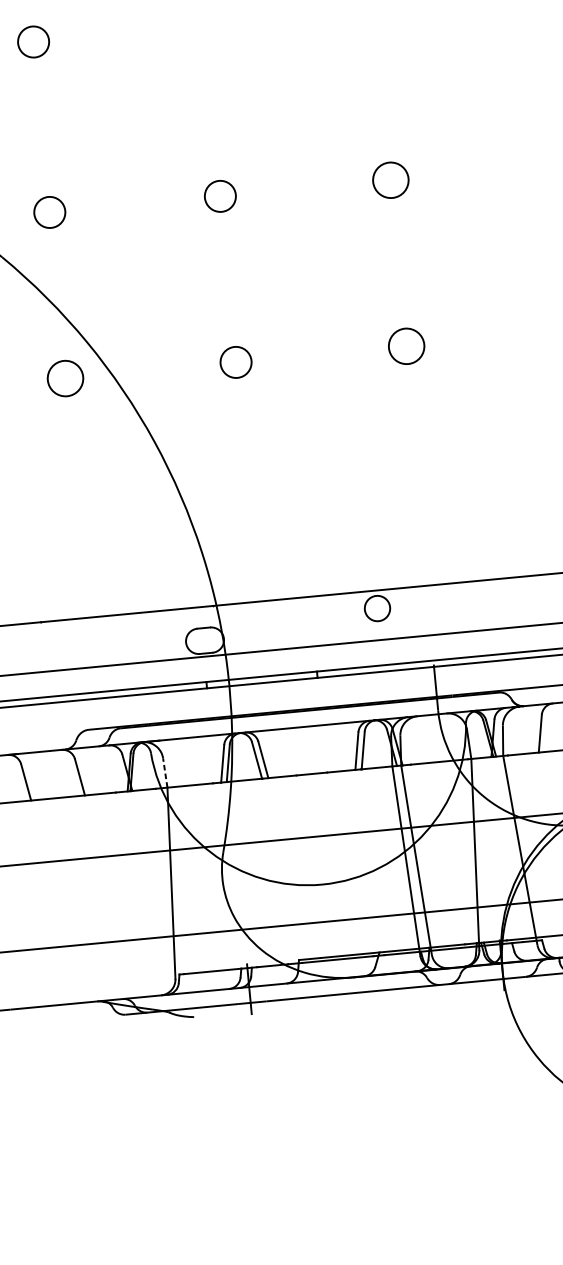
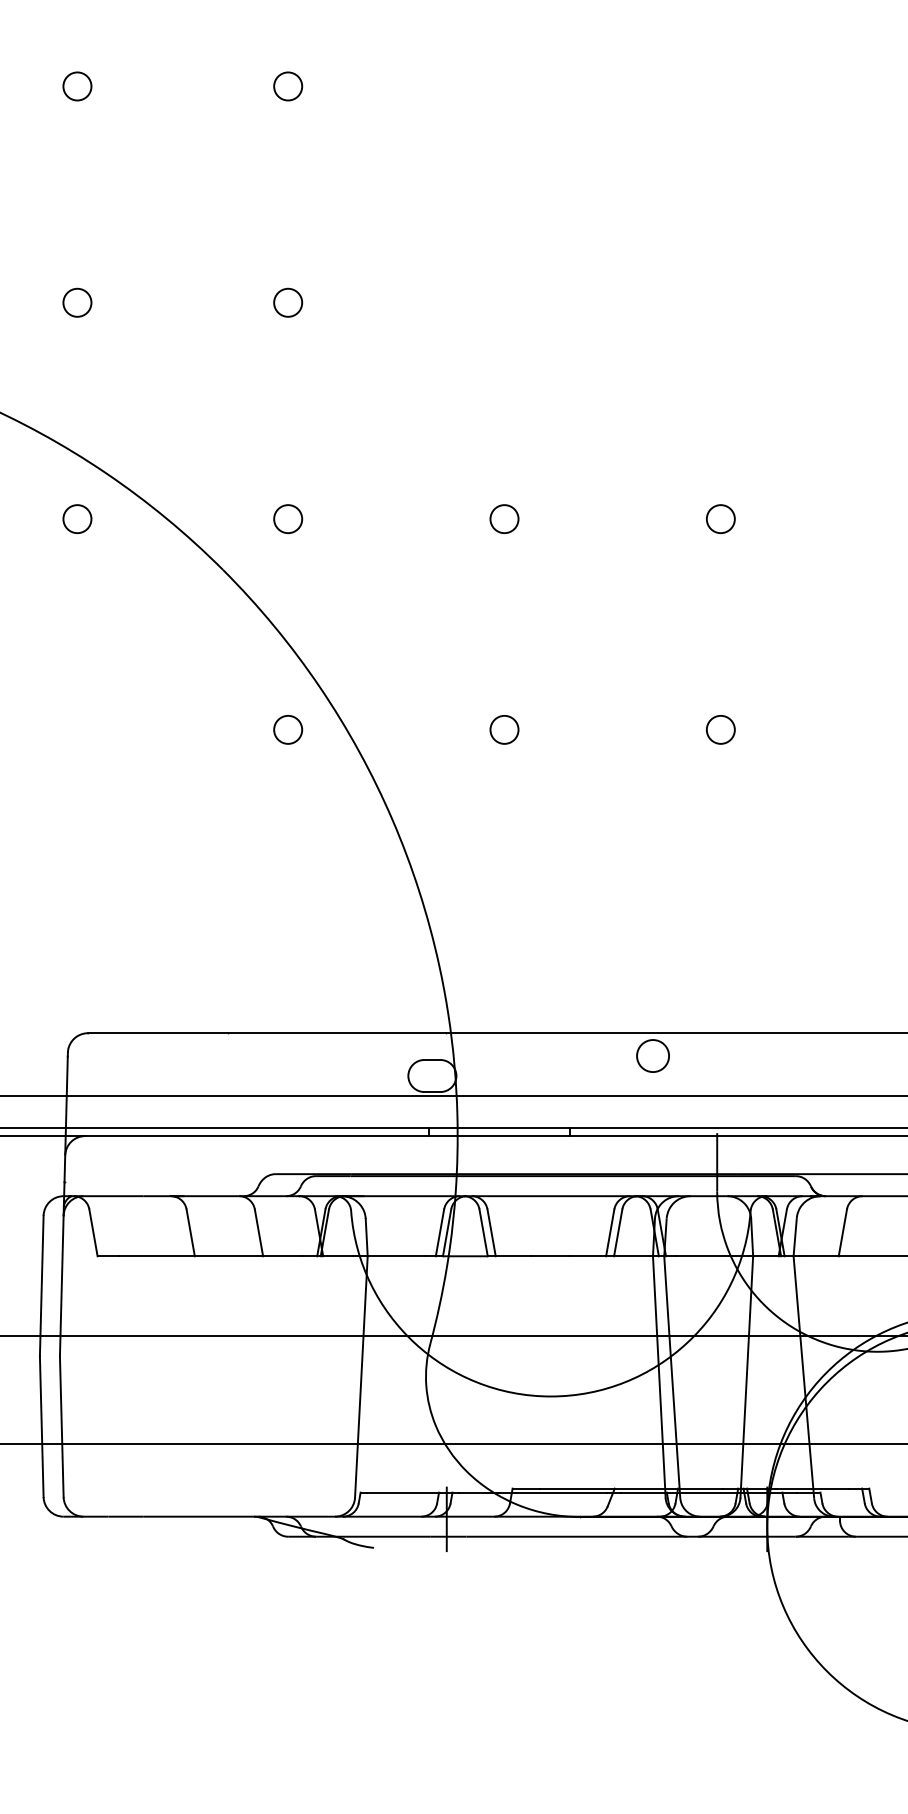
circle: (33, 41) -> (288, 302), size x0.71
circle: (390, 179) -> (720, 518), size x0.62
circle: (220, 195) -> (504, 518), size x0.71
circle: (50, 212) -> (288, 519), size x0.71
circle: (406, 346) -> (720, 729), size x0.62
circle: (236, 362) -> (504, 729), size x0.71
circle: (65, 378) -> (288, 729), size x0.62
line: (165, 772) -> (366, 1237), dashed -> solid

